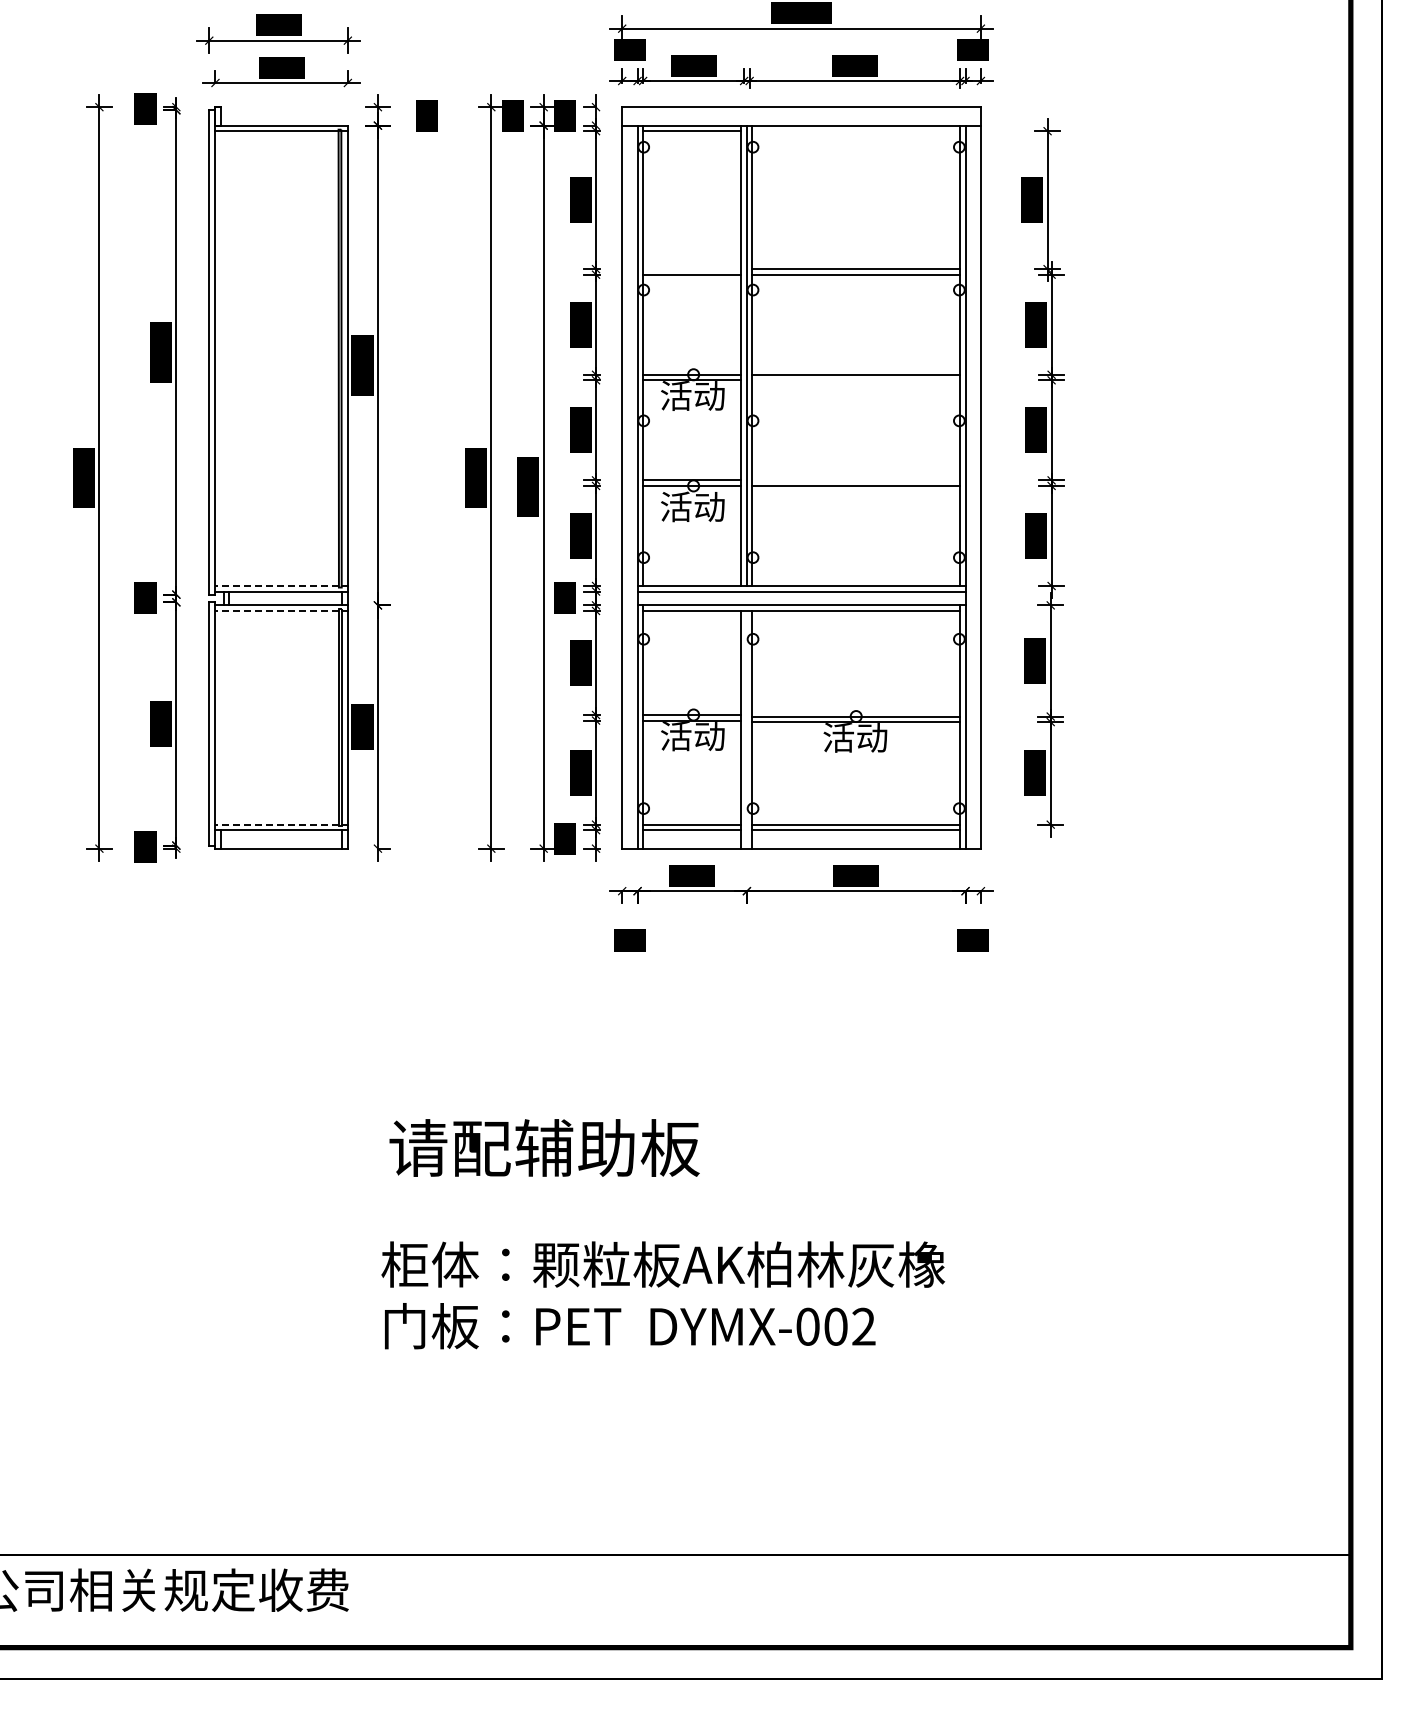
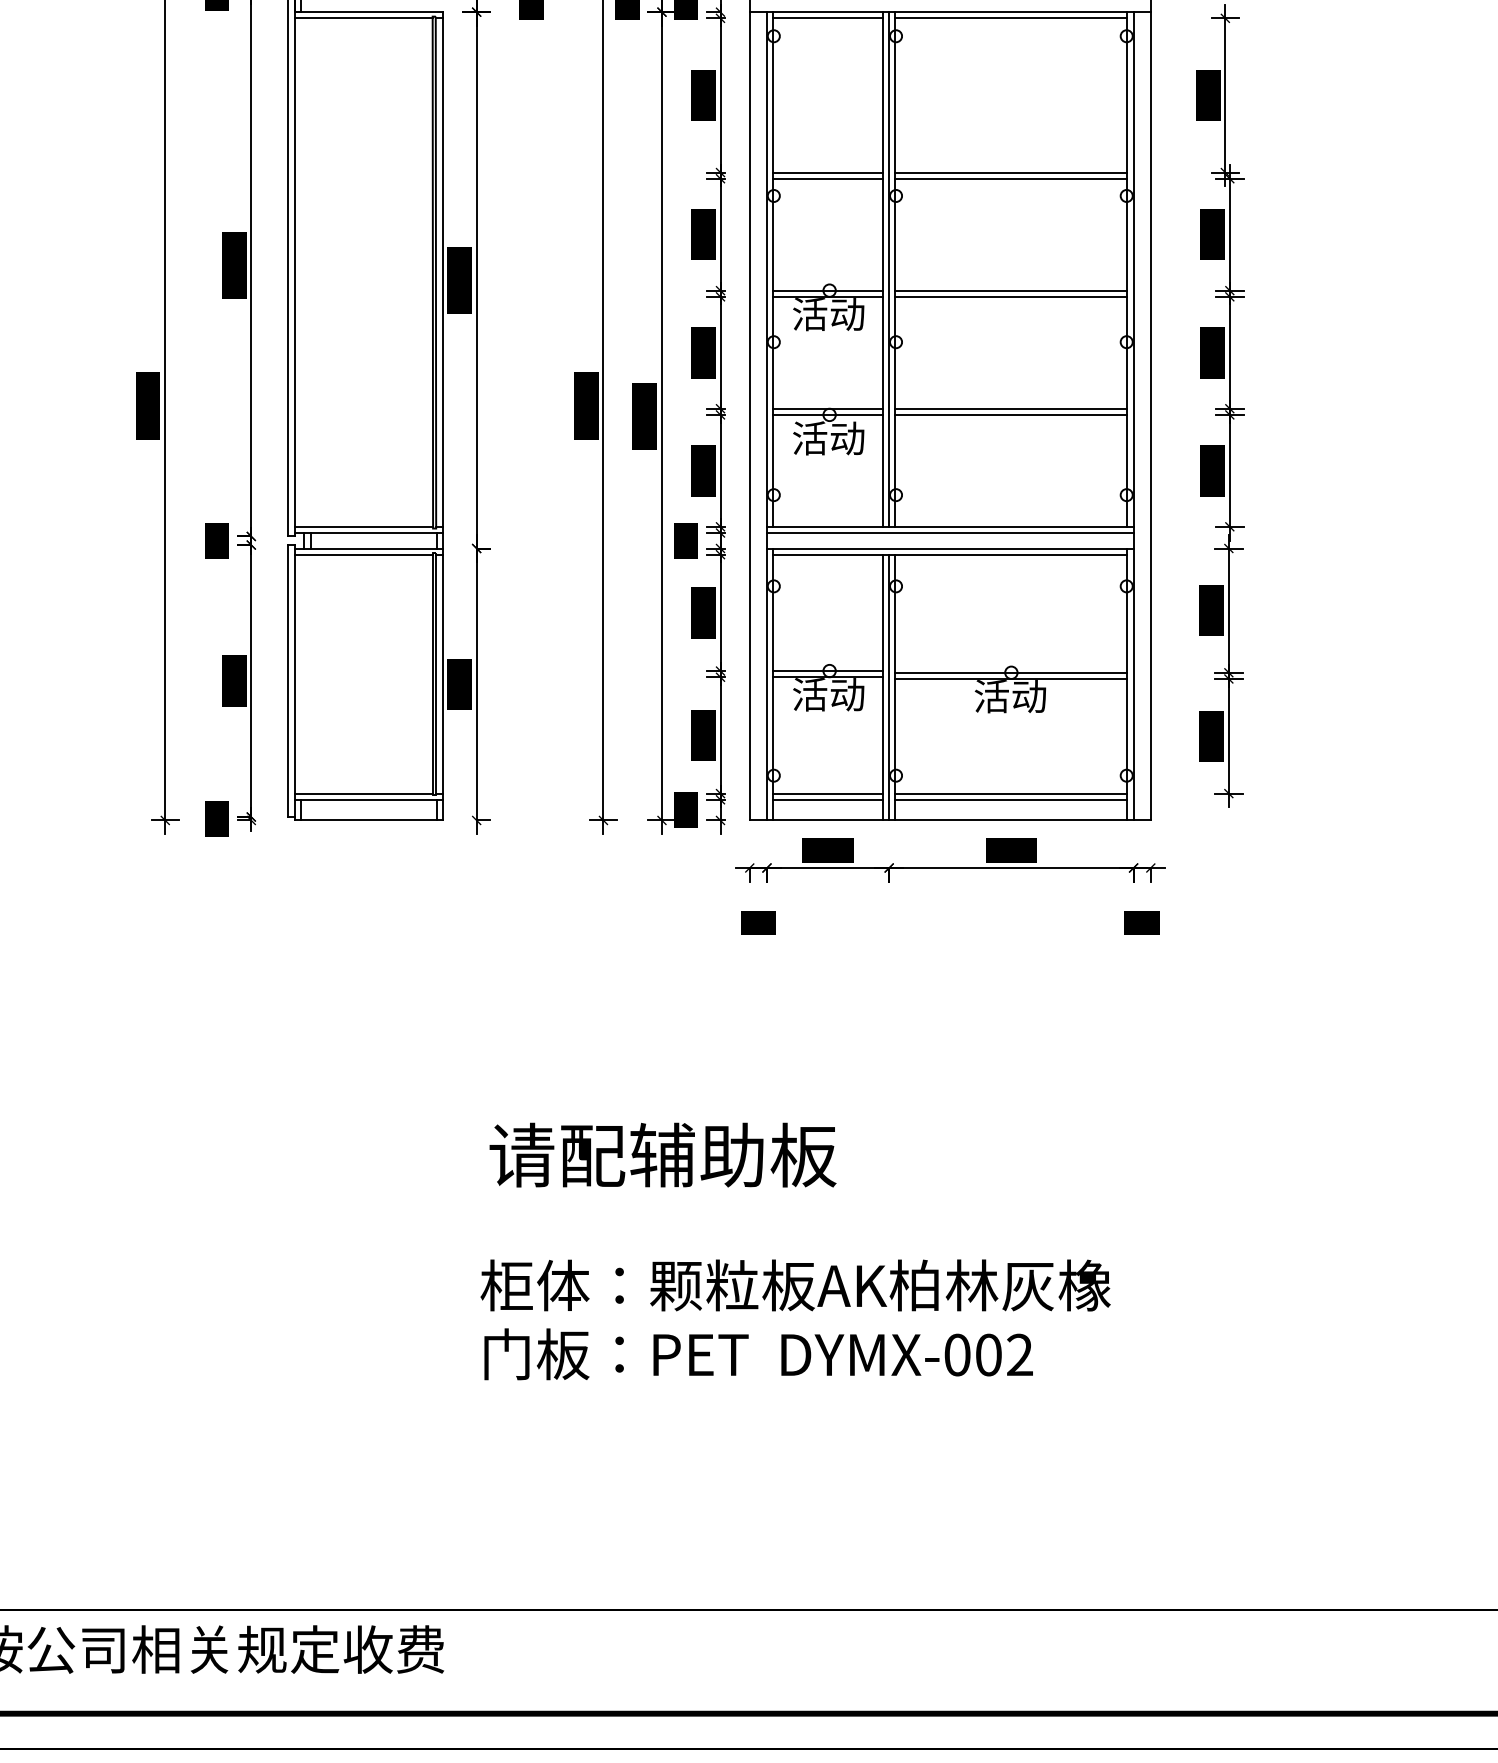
line: (855, 131) -> (1010, 18), added
line: (692, 269) -> (828, 172), added
line: (855, 380) -> (1010, 297), added
line: (855, 480) -> (1010, 408), added
line: (277, 586) -> (364, 527), dashed -> solid
line: (277, 610) -> (364, 554), dashed -> solid
line: (746, 729) -> (888, 687), added
line: (277, 824) -> (364, 793), dashed -> solid

